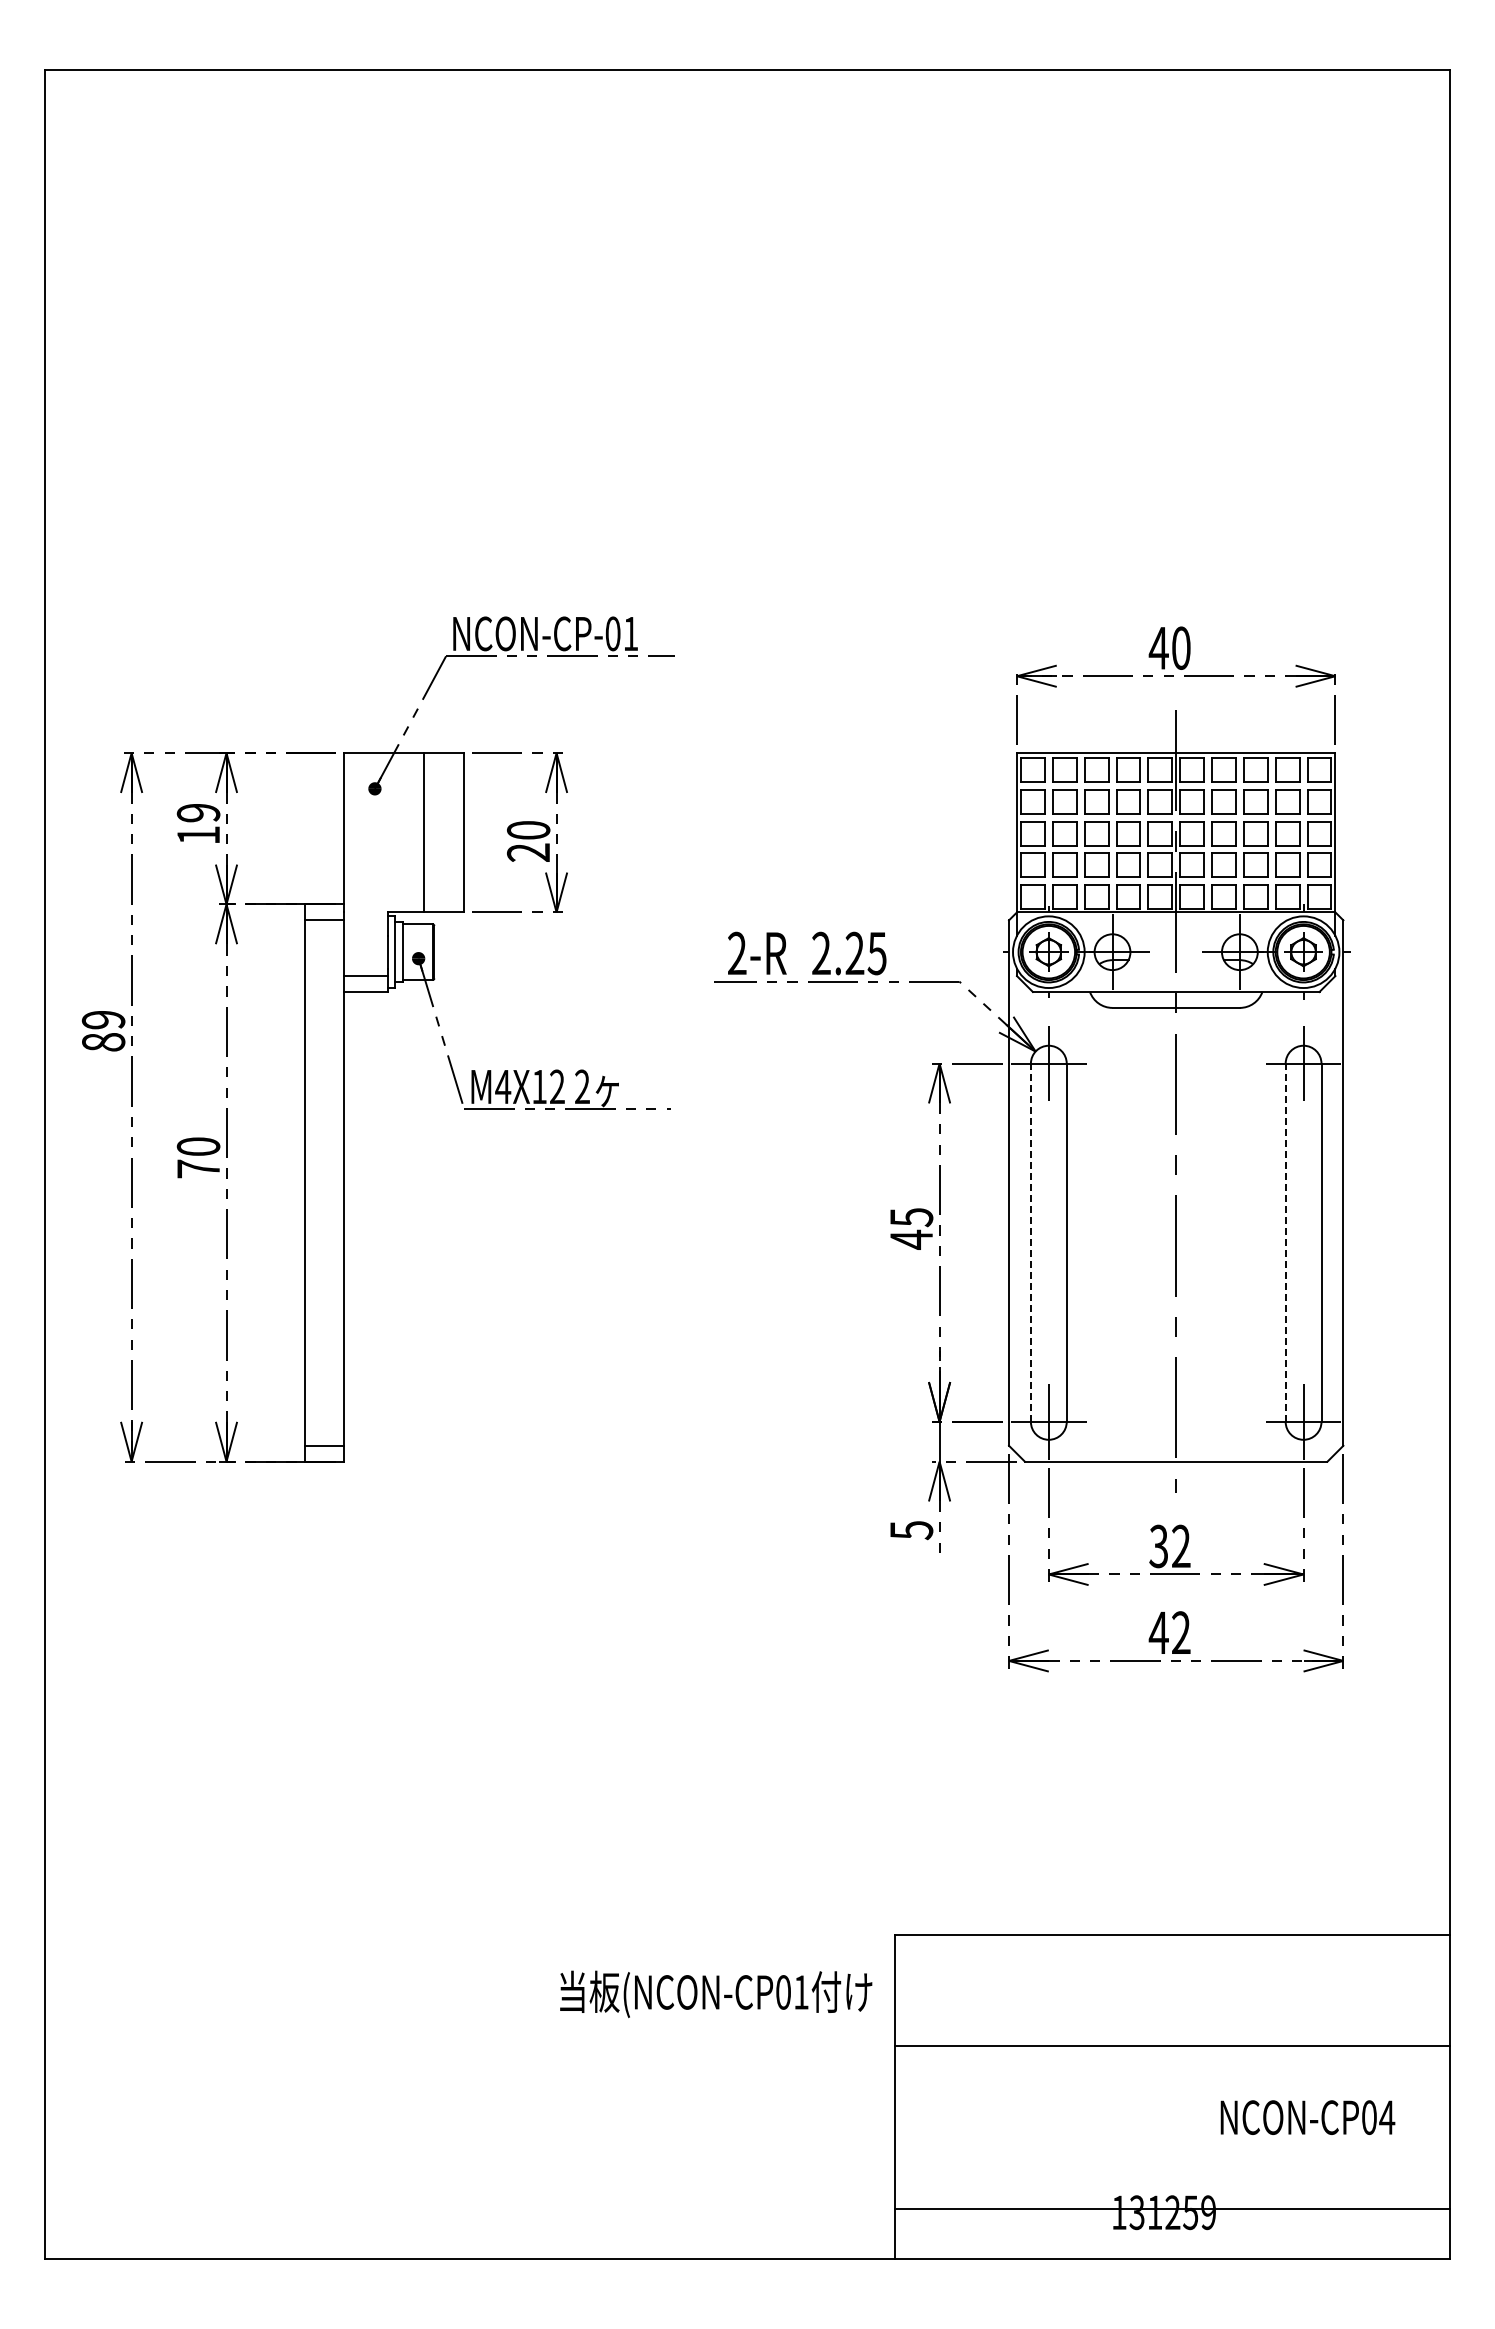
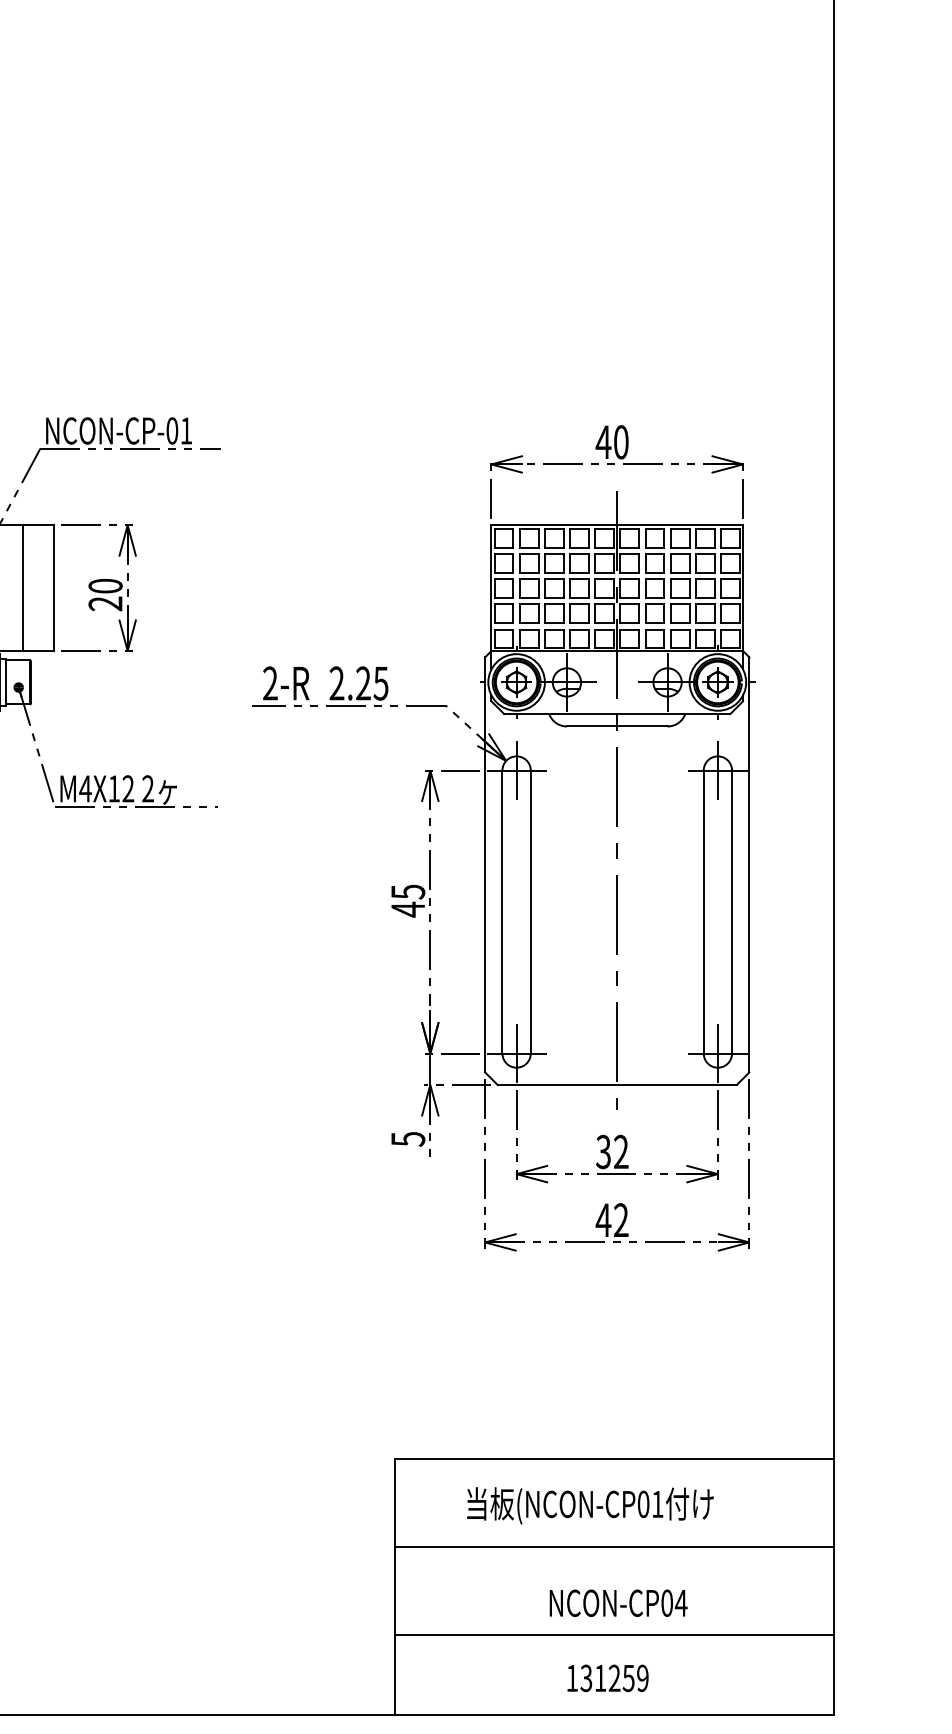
line: (1030, 1242) -> (502, 911), dashed -> solid
line: (1285, 1242) -> (703, 911), dashed -> solid
text: (716, 1993) -> (590, 1505), moved
text: (1307, 2117) -> (618, 1603), moved
line: (1172, 2208) -> (614, 1634), moved

